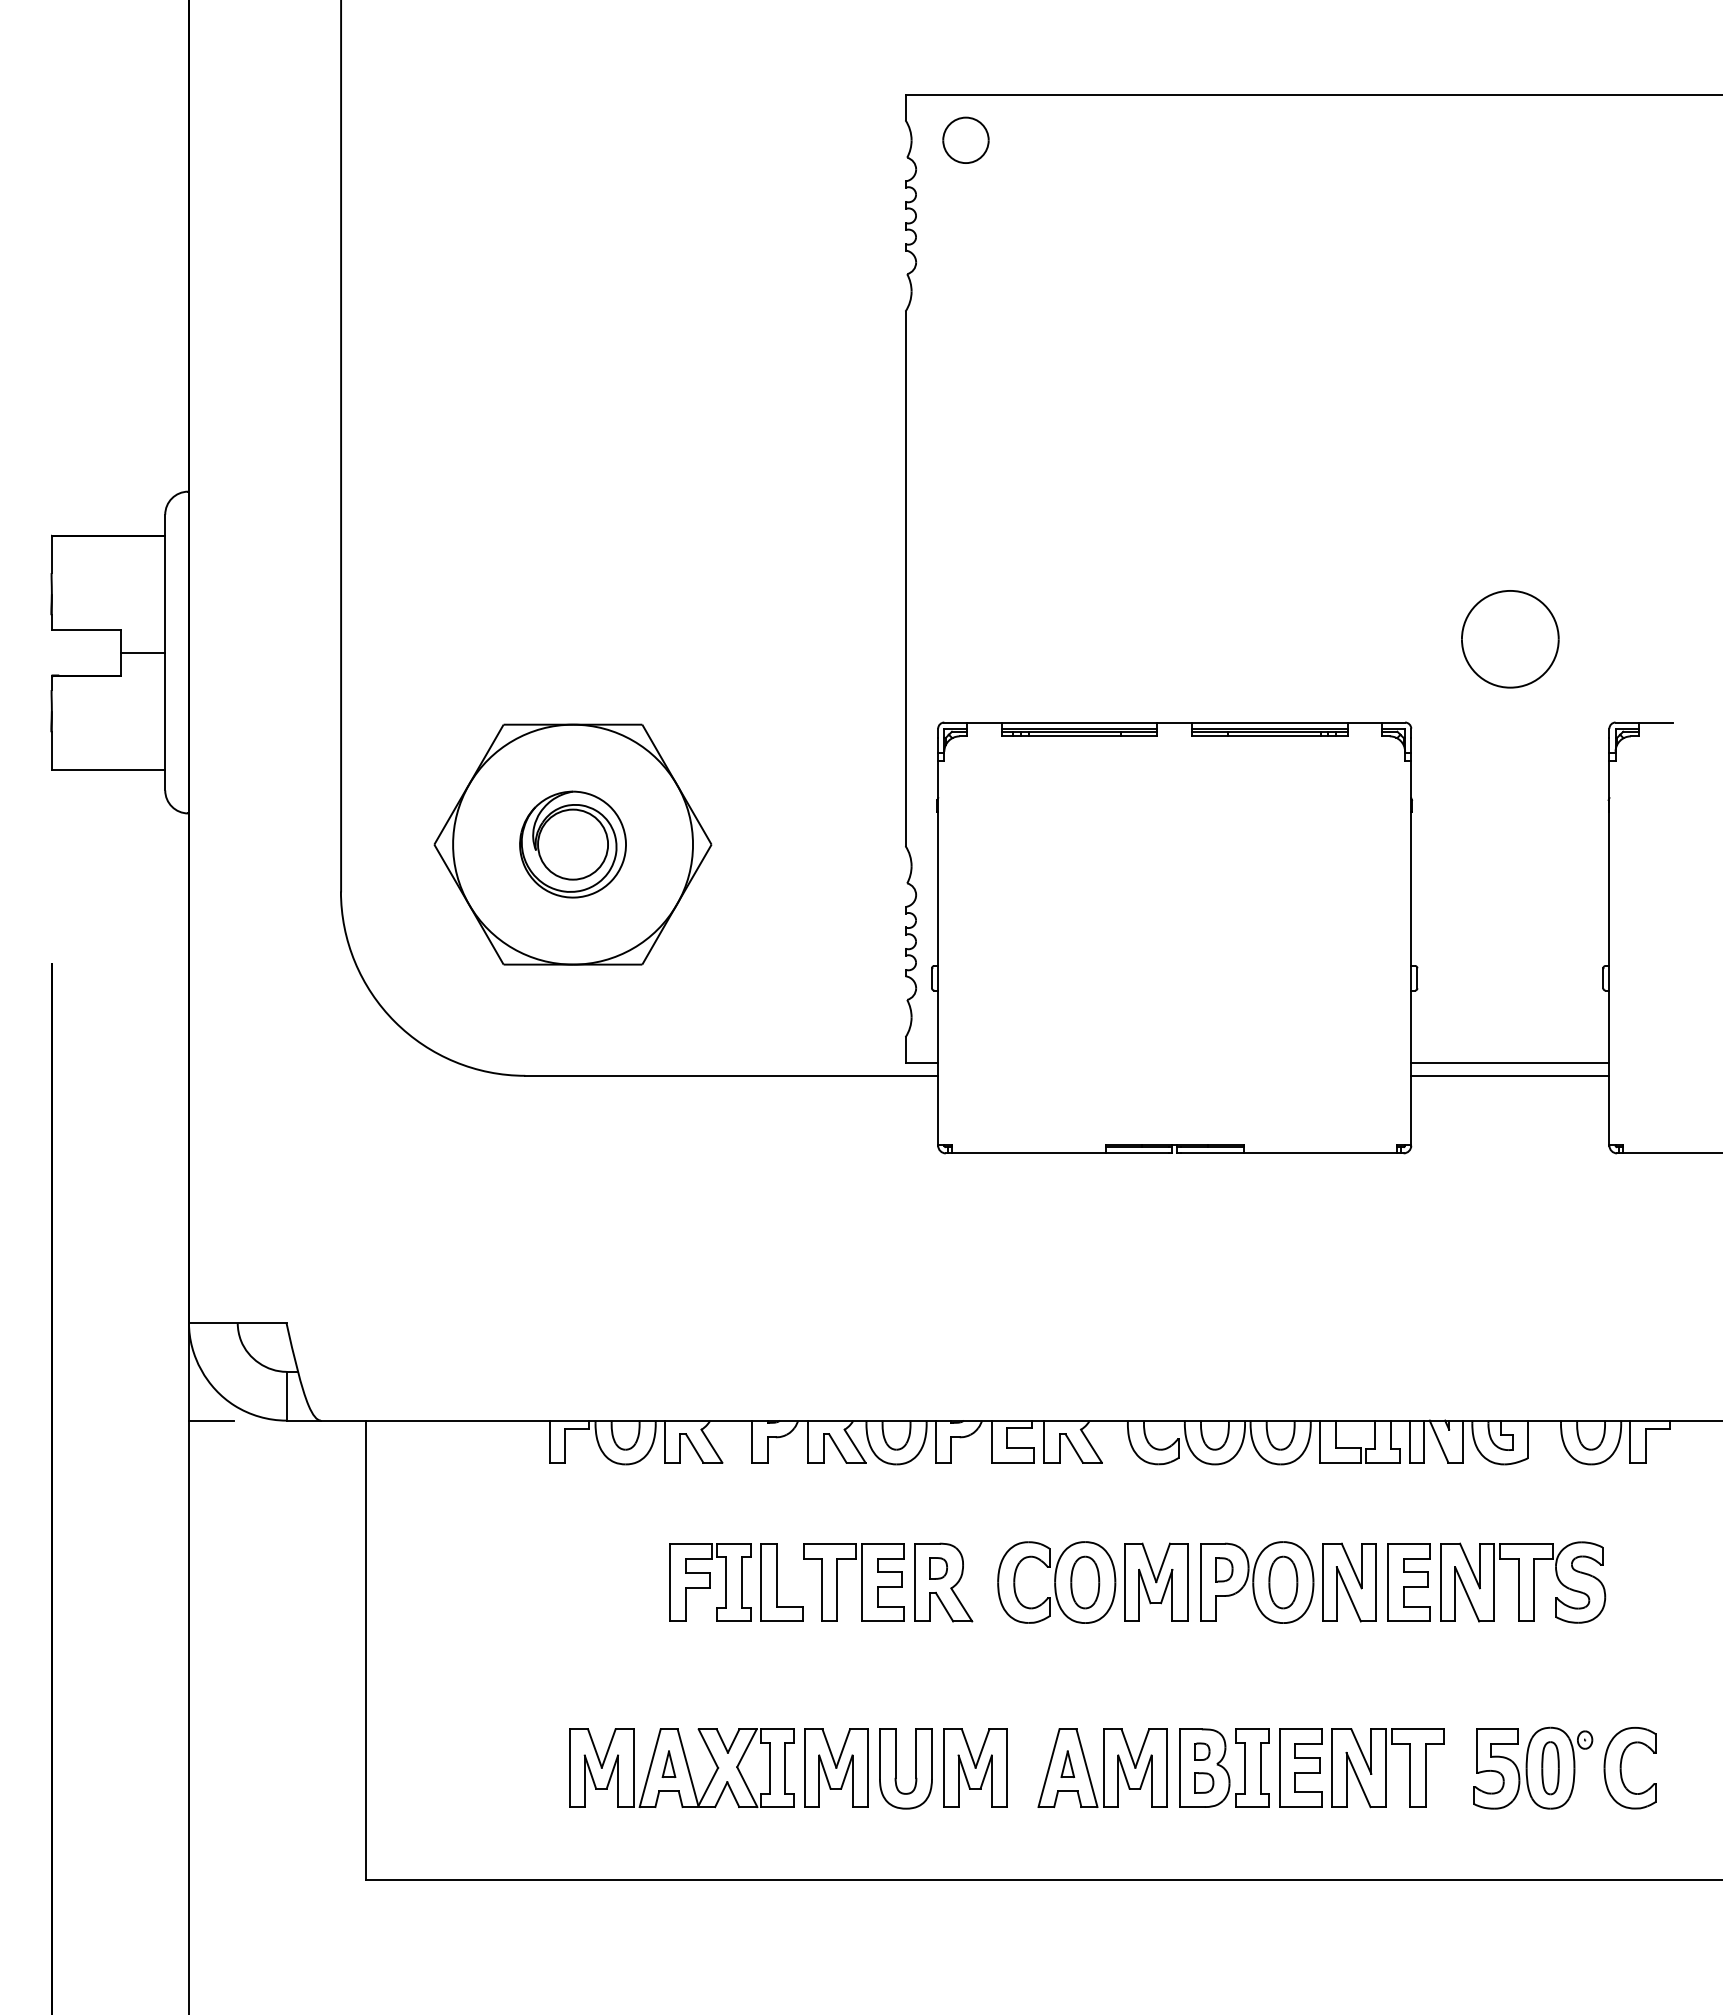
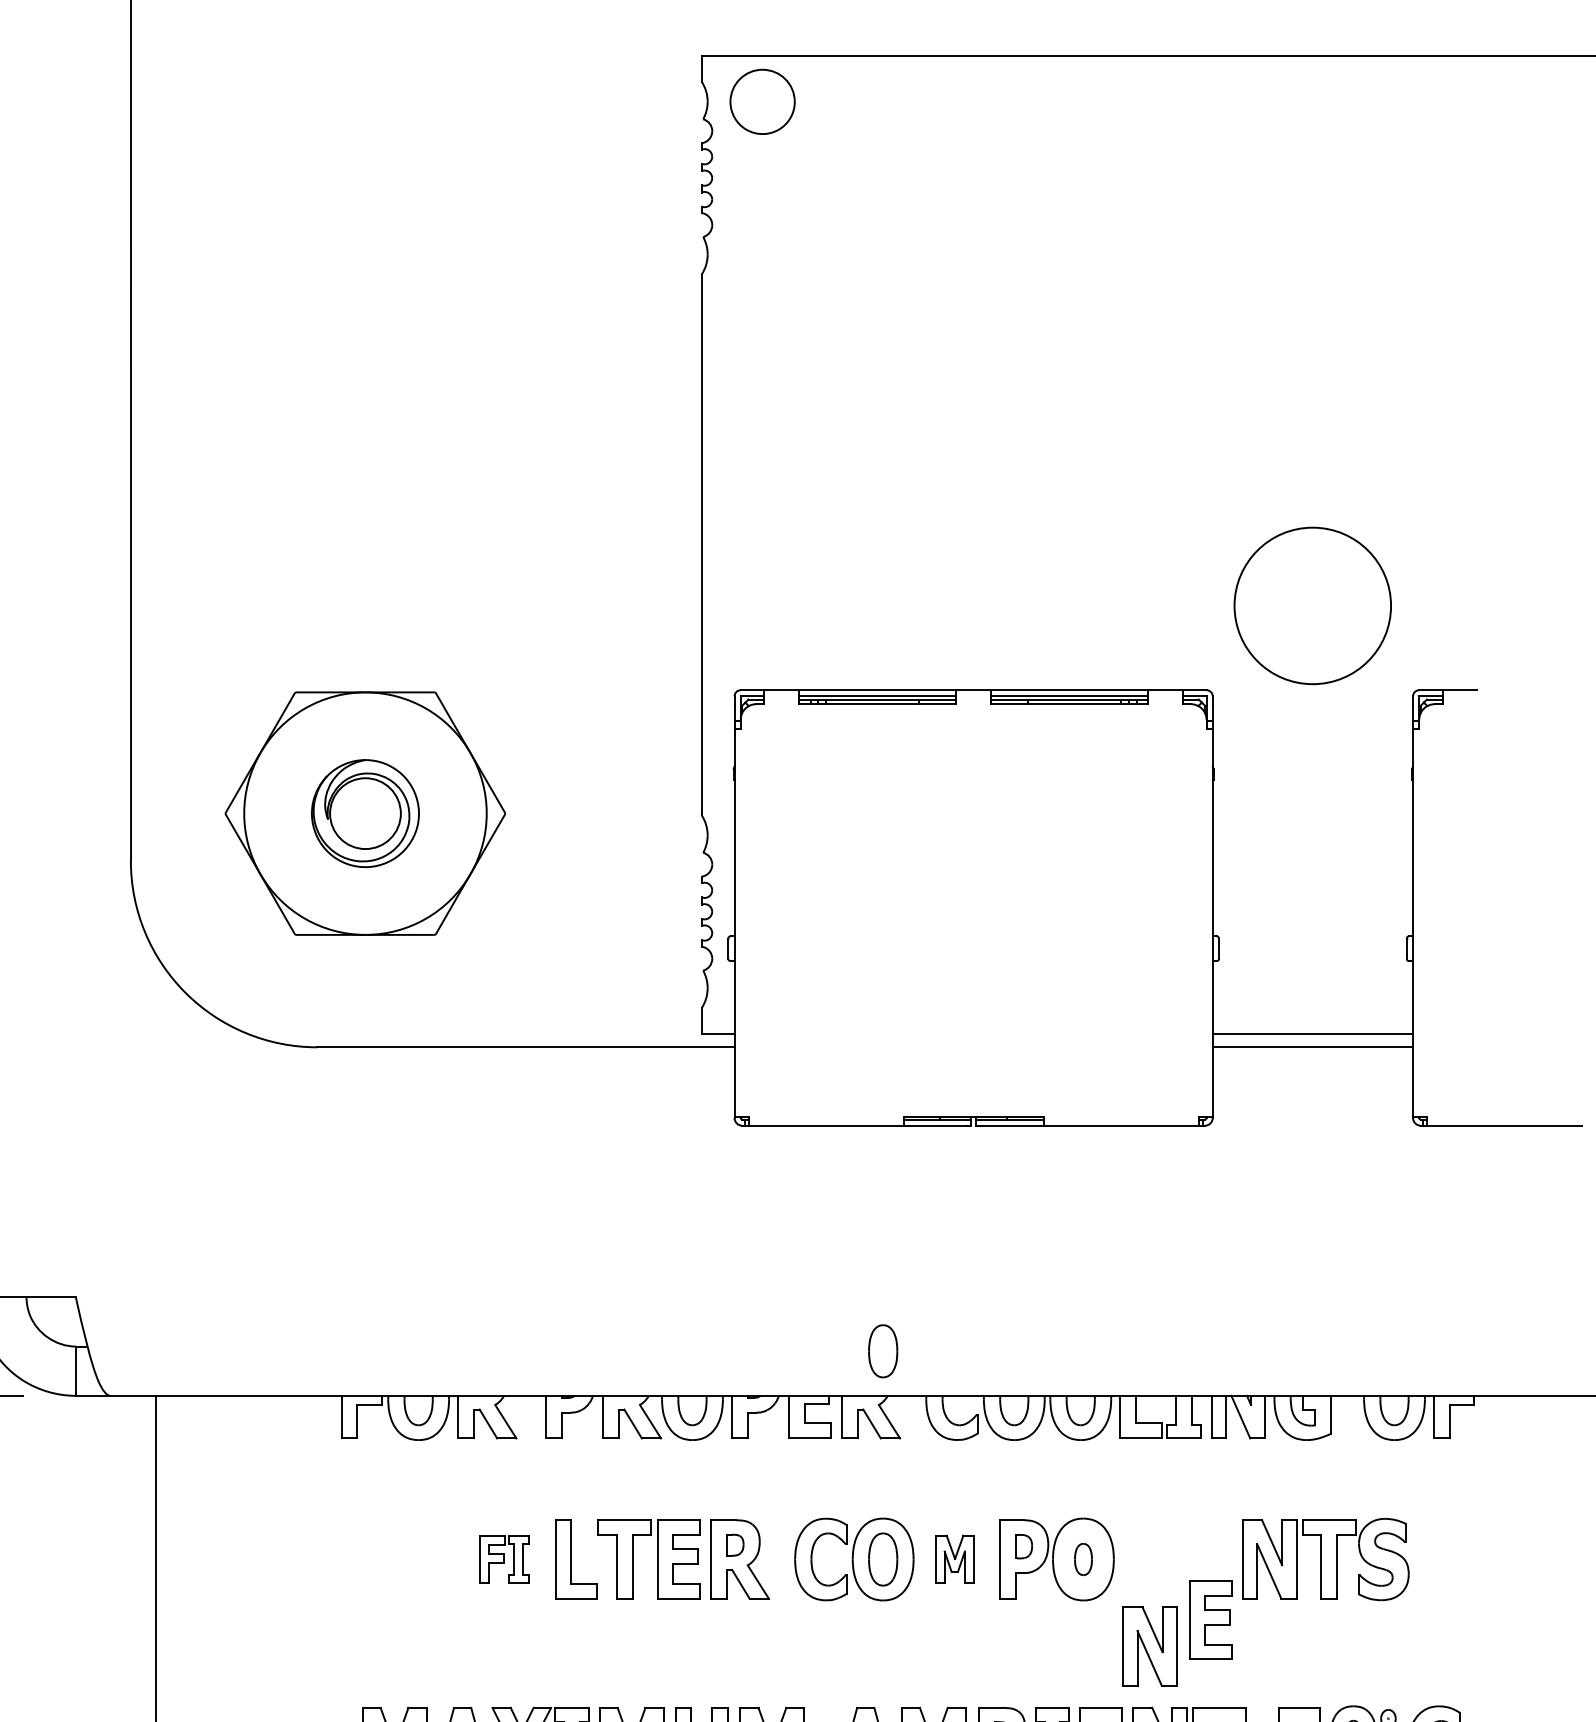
part: (965, 139) -> (762, 100), size x1.4
part: (1510, 639) -> (1313, 606), size x1.6
part: (1085, 1376) -> (883, 1351), added
part: (1156, 1581) -> (955, 1558), size x0.6
part: (710, 1582) -> (504, 1559), size x0.6
part: (1283, 1582) -> (1083, 1559), size x0.6
part: (1349, 1582) -> (1150, 1646), moved
part: (1408, 1582) -> (1209, 1620), moved

